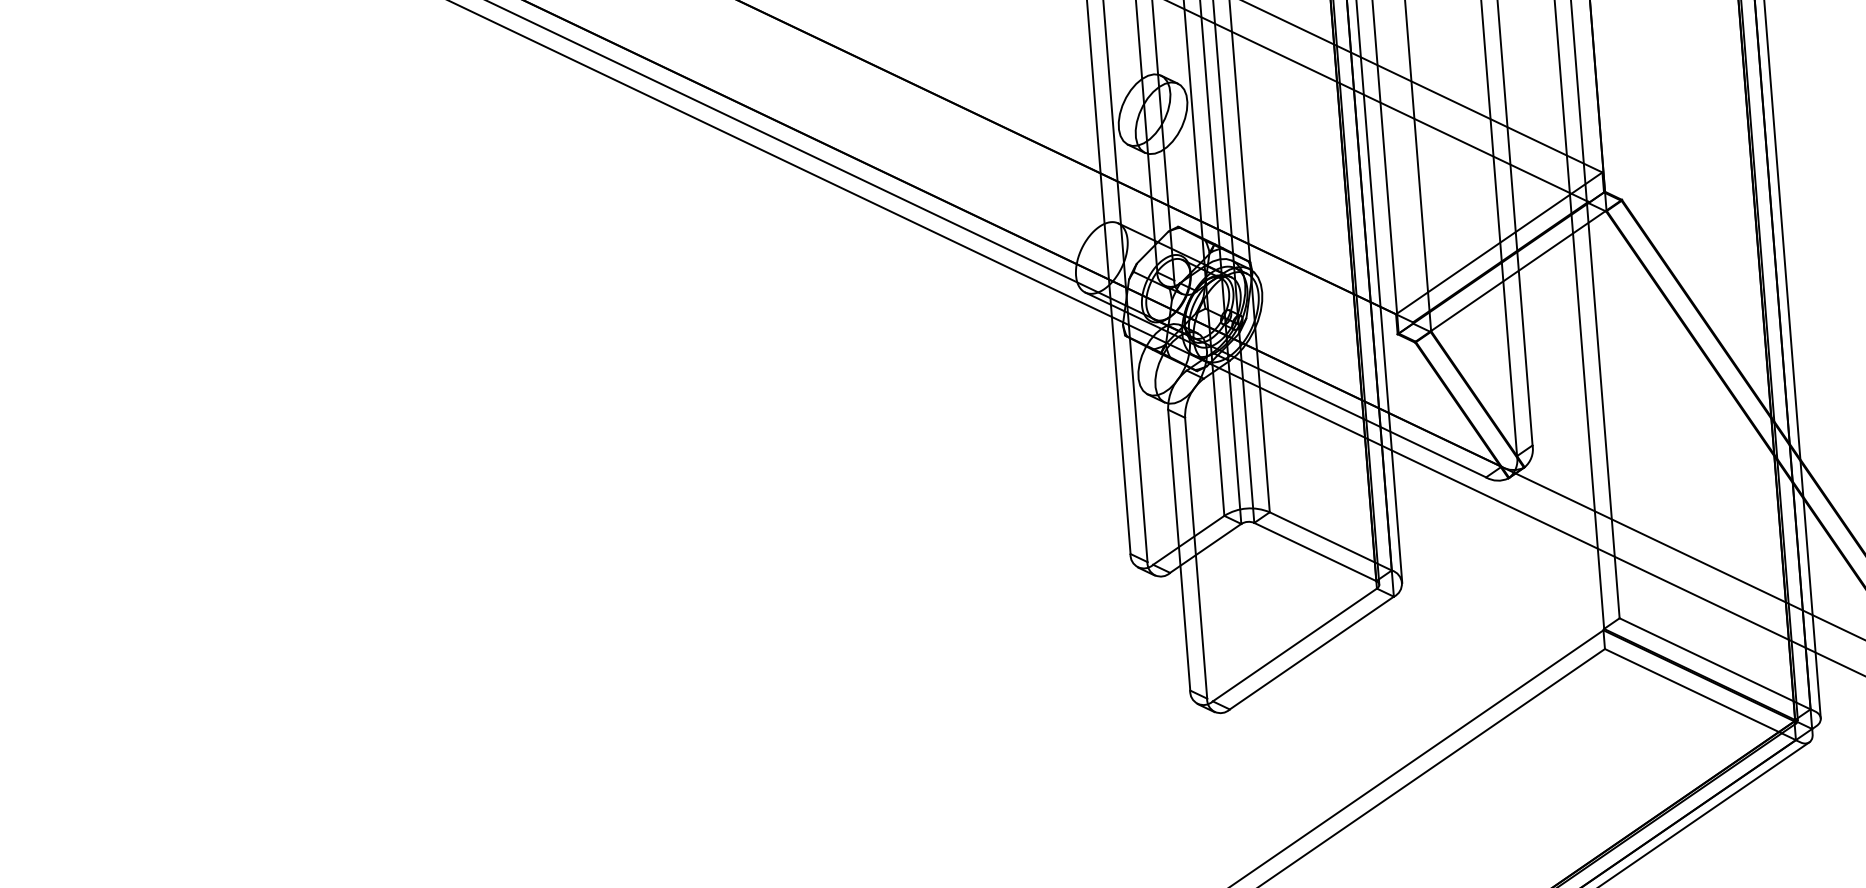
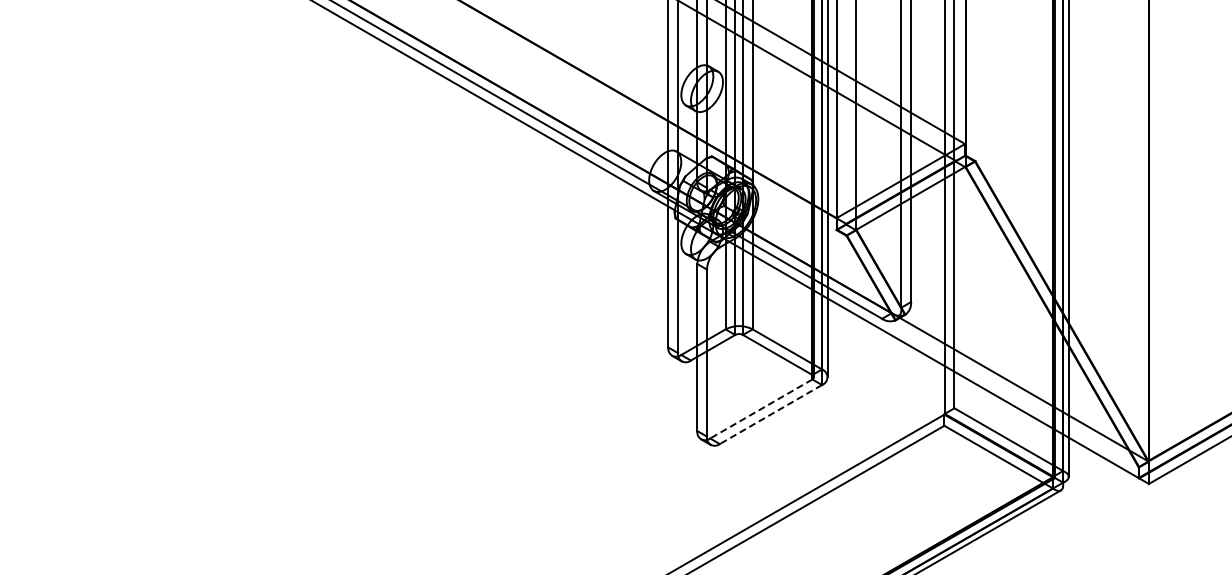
line: (1293, 645) -> (760, 409), solid -> dashed
line: (1311, 653) -> (770, 414), solid -> dashed

